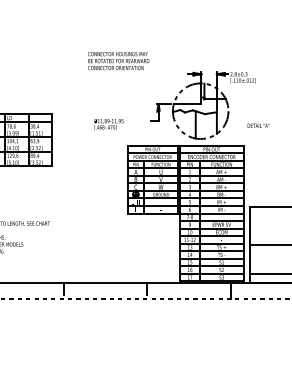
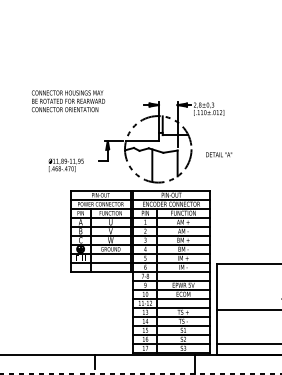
text: (118, 61) -> (68, 101), moved
text: (108, 124) -> (65, 165), moved
text: (258, 125) -> (219, 154), moved

